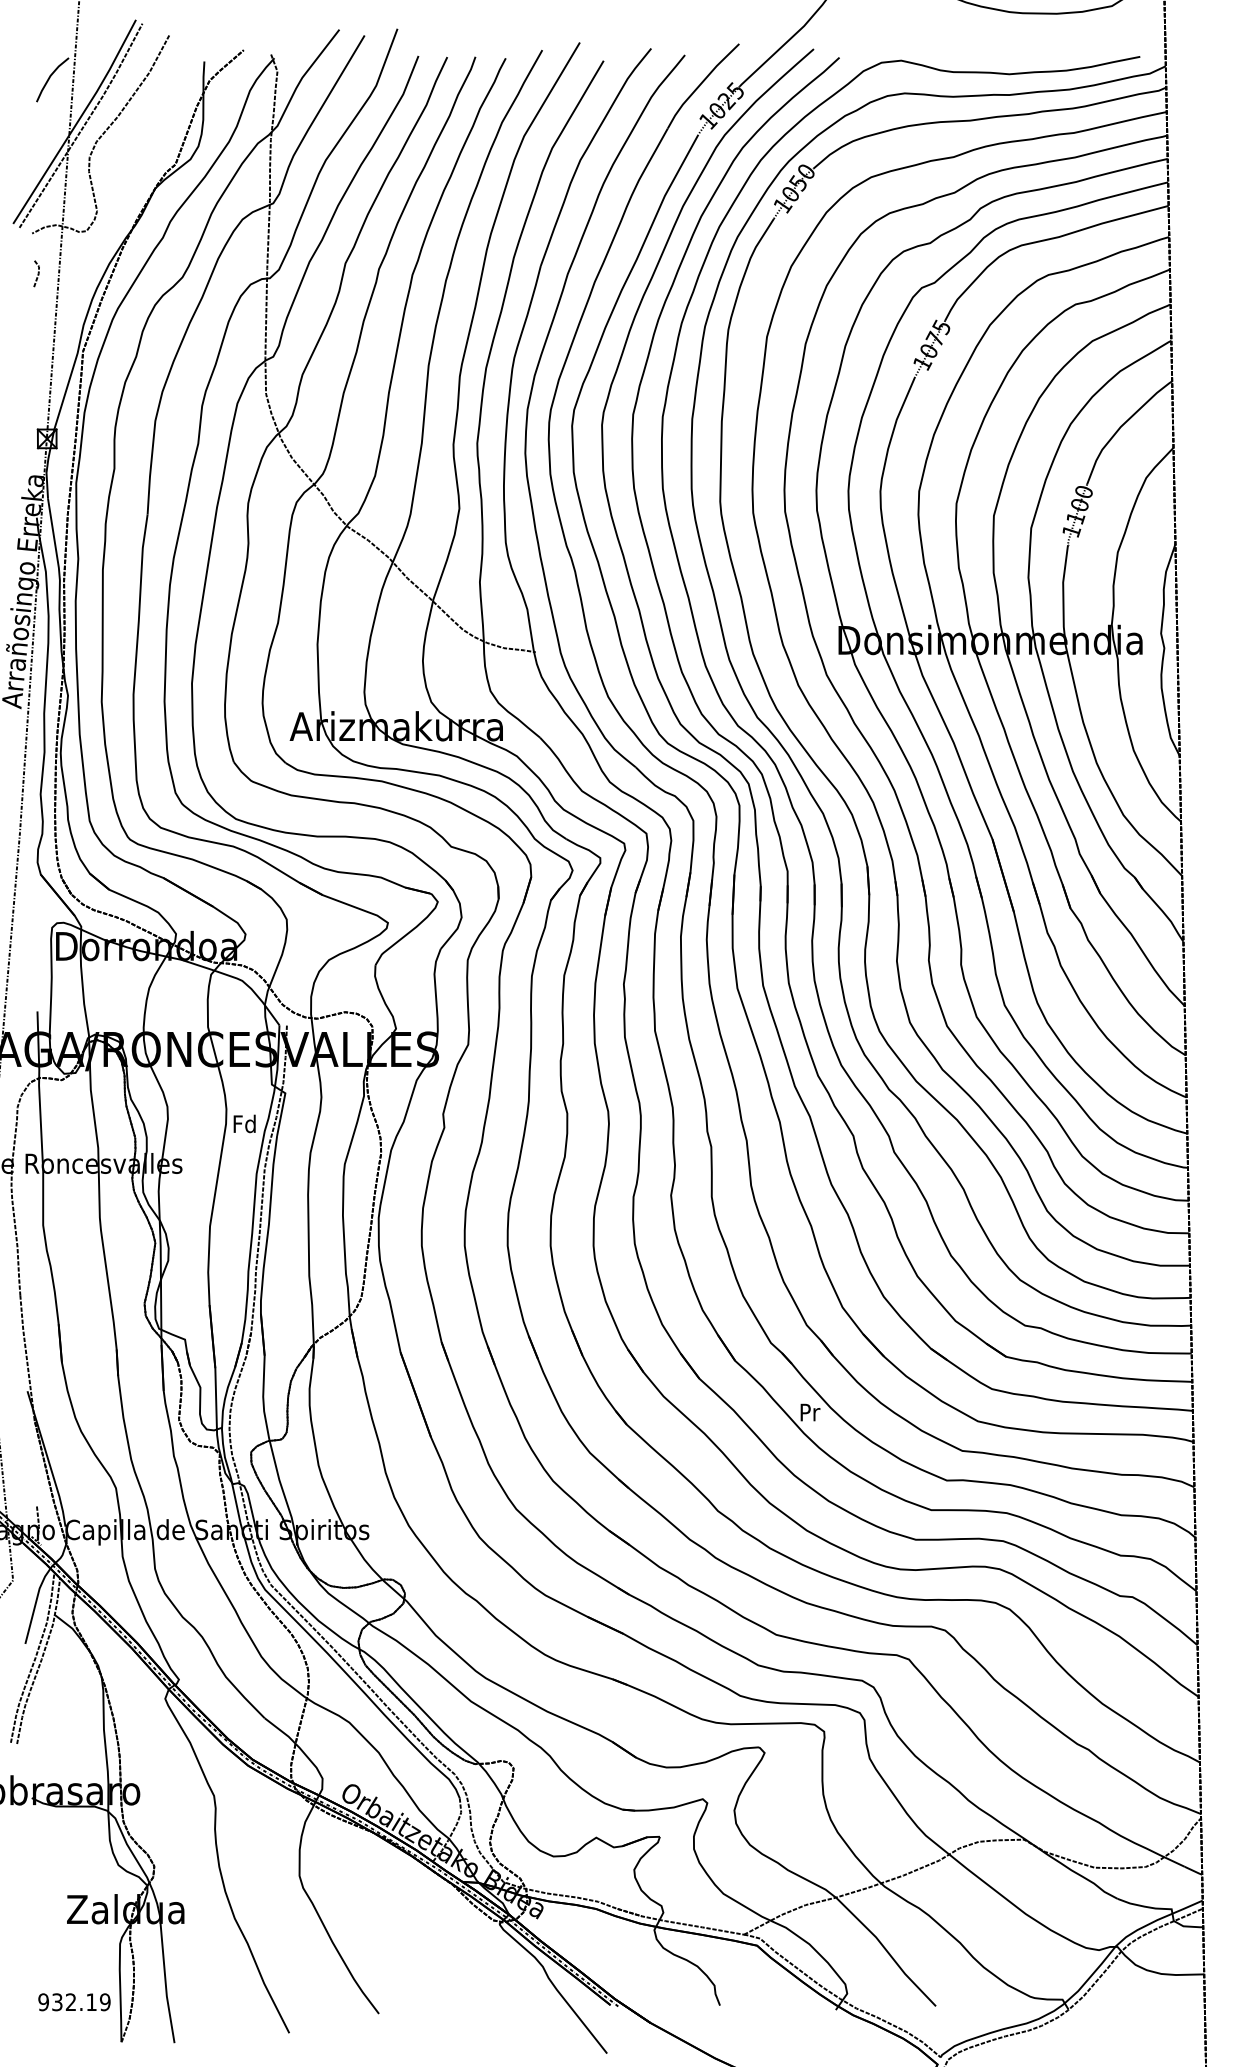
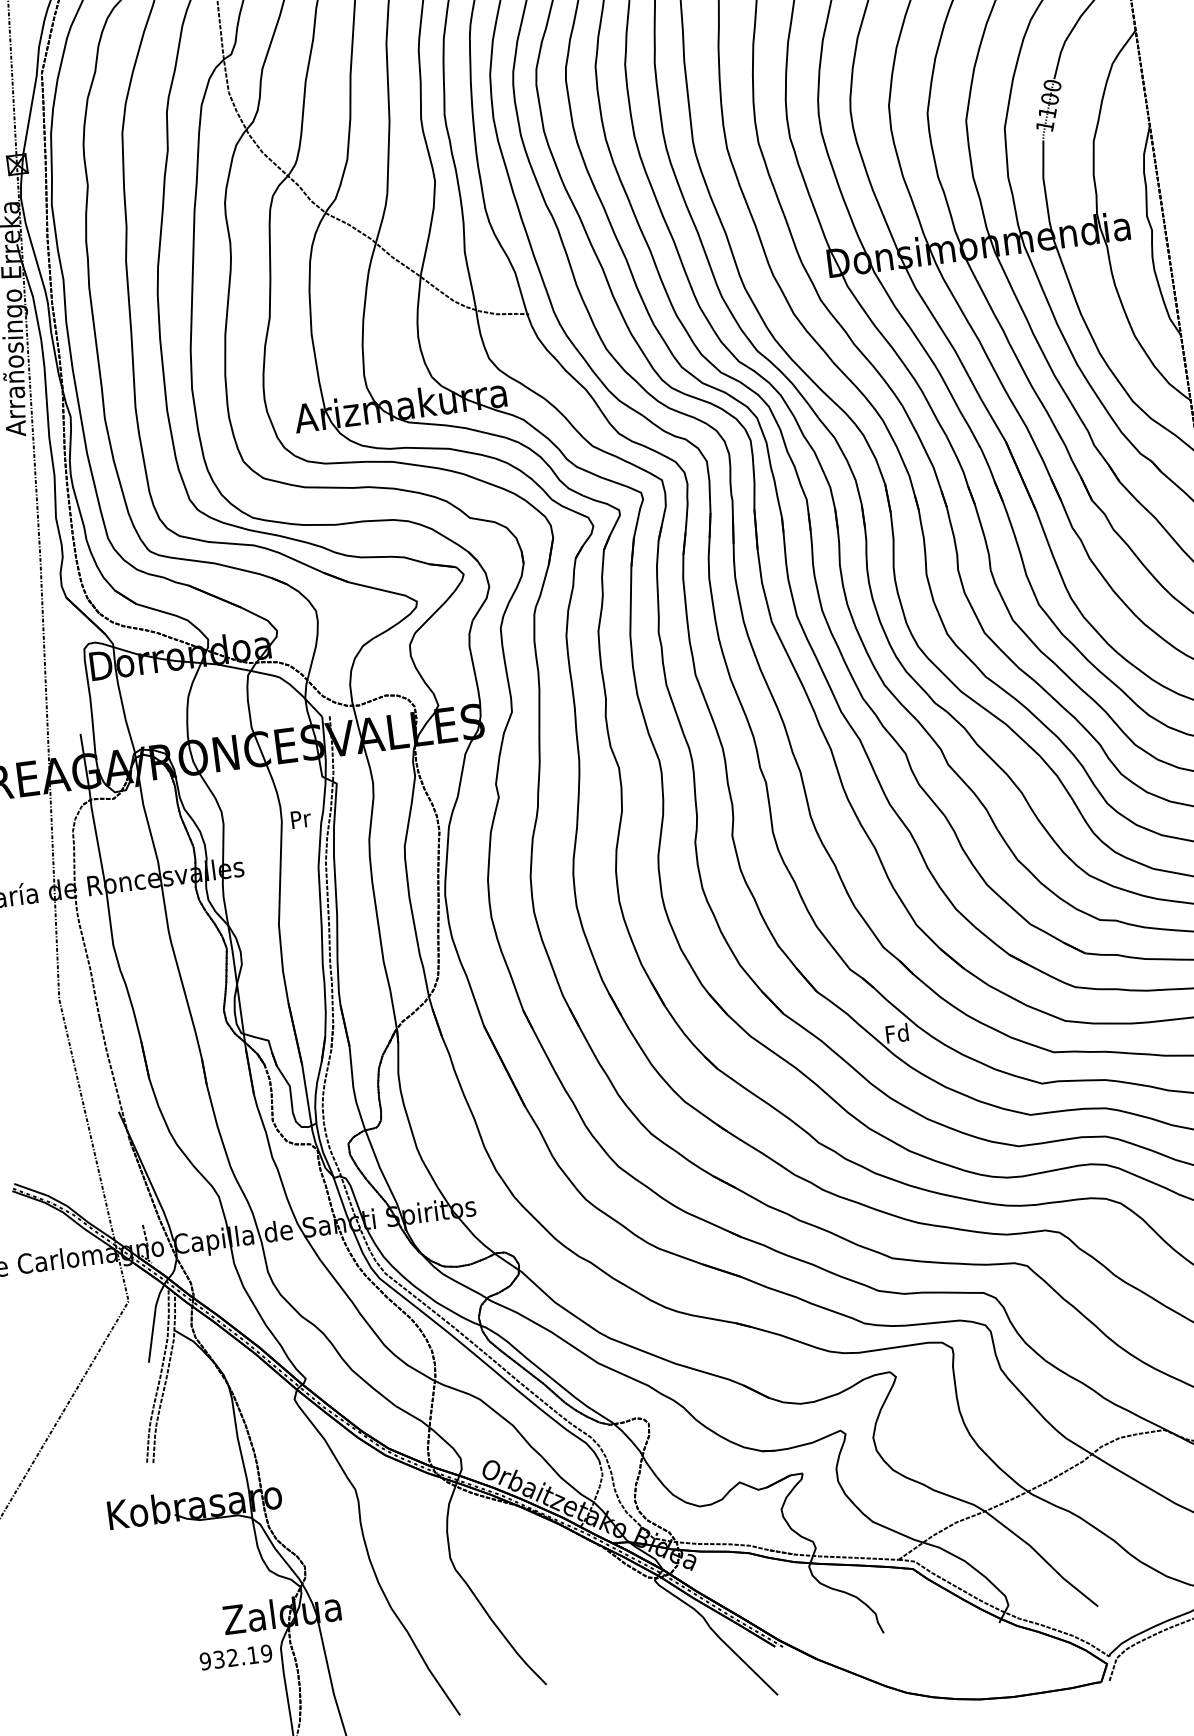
text: (244, 1123) -> (300, 818), Fd -> Pr
text: (809, 1412) -> (897, 1033), Pr -> Fd
text: (74, 2002) -> (236, 1657), moved

